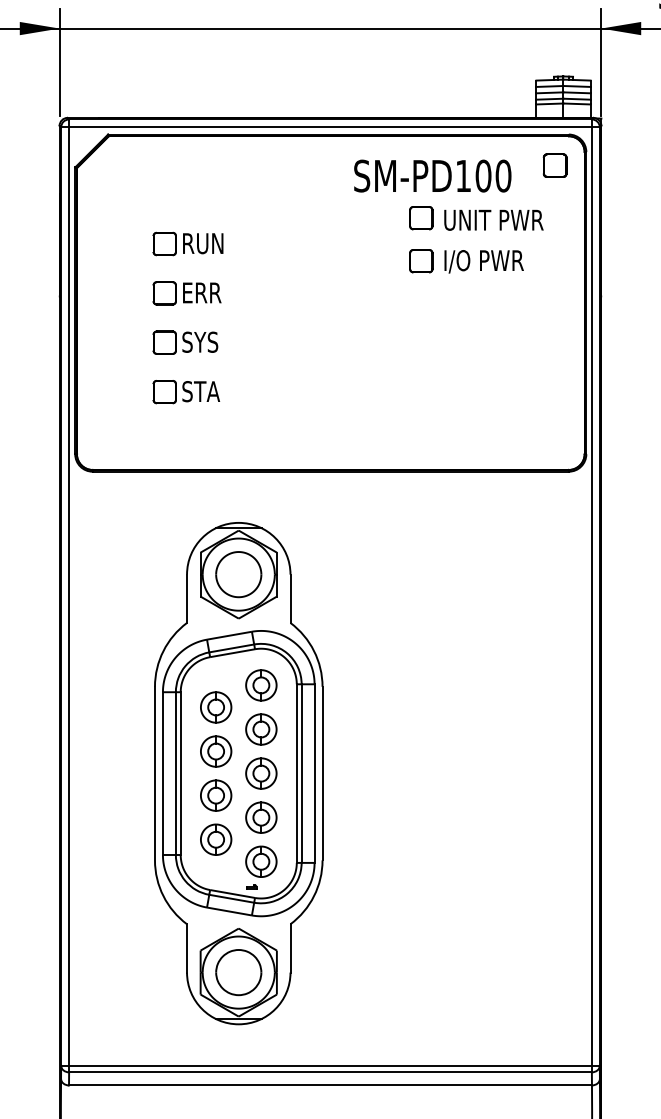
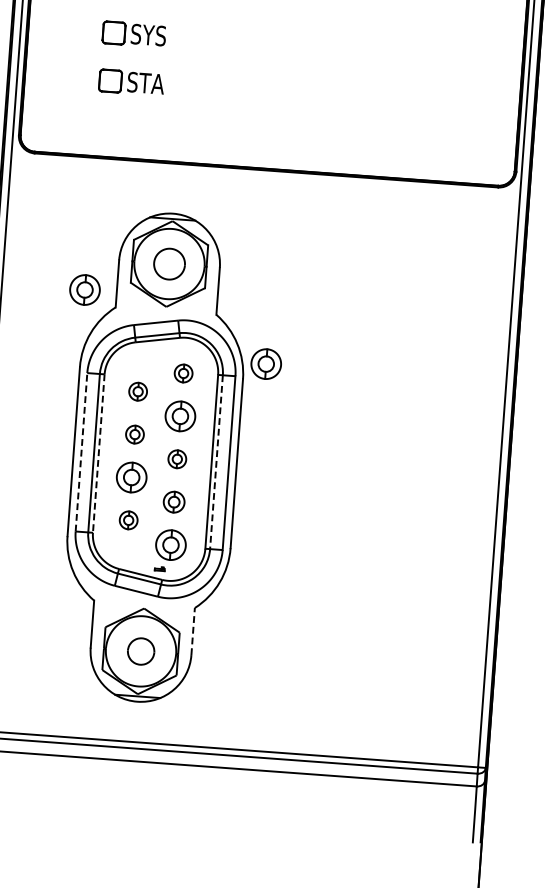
part: (238, 574) -> (169, 263), size x0.7
part: (154, 607) -> (85, 290), added
part: (345, 669) -> (266, 364), added
part: (261, 685) -> (183, 373), size x0.6
part: (216, 707) -> (138, 391), size x0.6
part: (216, 751) -> (135, 434), size x0.6
line: (162, 773) -> (81, 452), solid -> dashed
part: (261, 773) -> (177, 459), size x0.6
line: (180, 774) -> (98, 454), solid -> dashed
line: (301, 774) -> (216, 463), solid -> dashed
part: (261, 817) -> (174, 502), size x0.7
part: (216, 839) -> (128, 520), size x0.6
line: (290, 947) -> (193, 630), solid -> dashed
part: (238, 972) -> (140, 651), size x0.6

